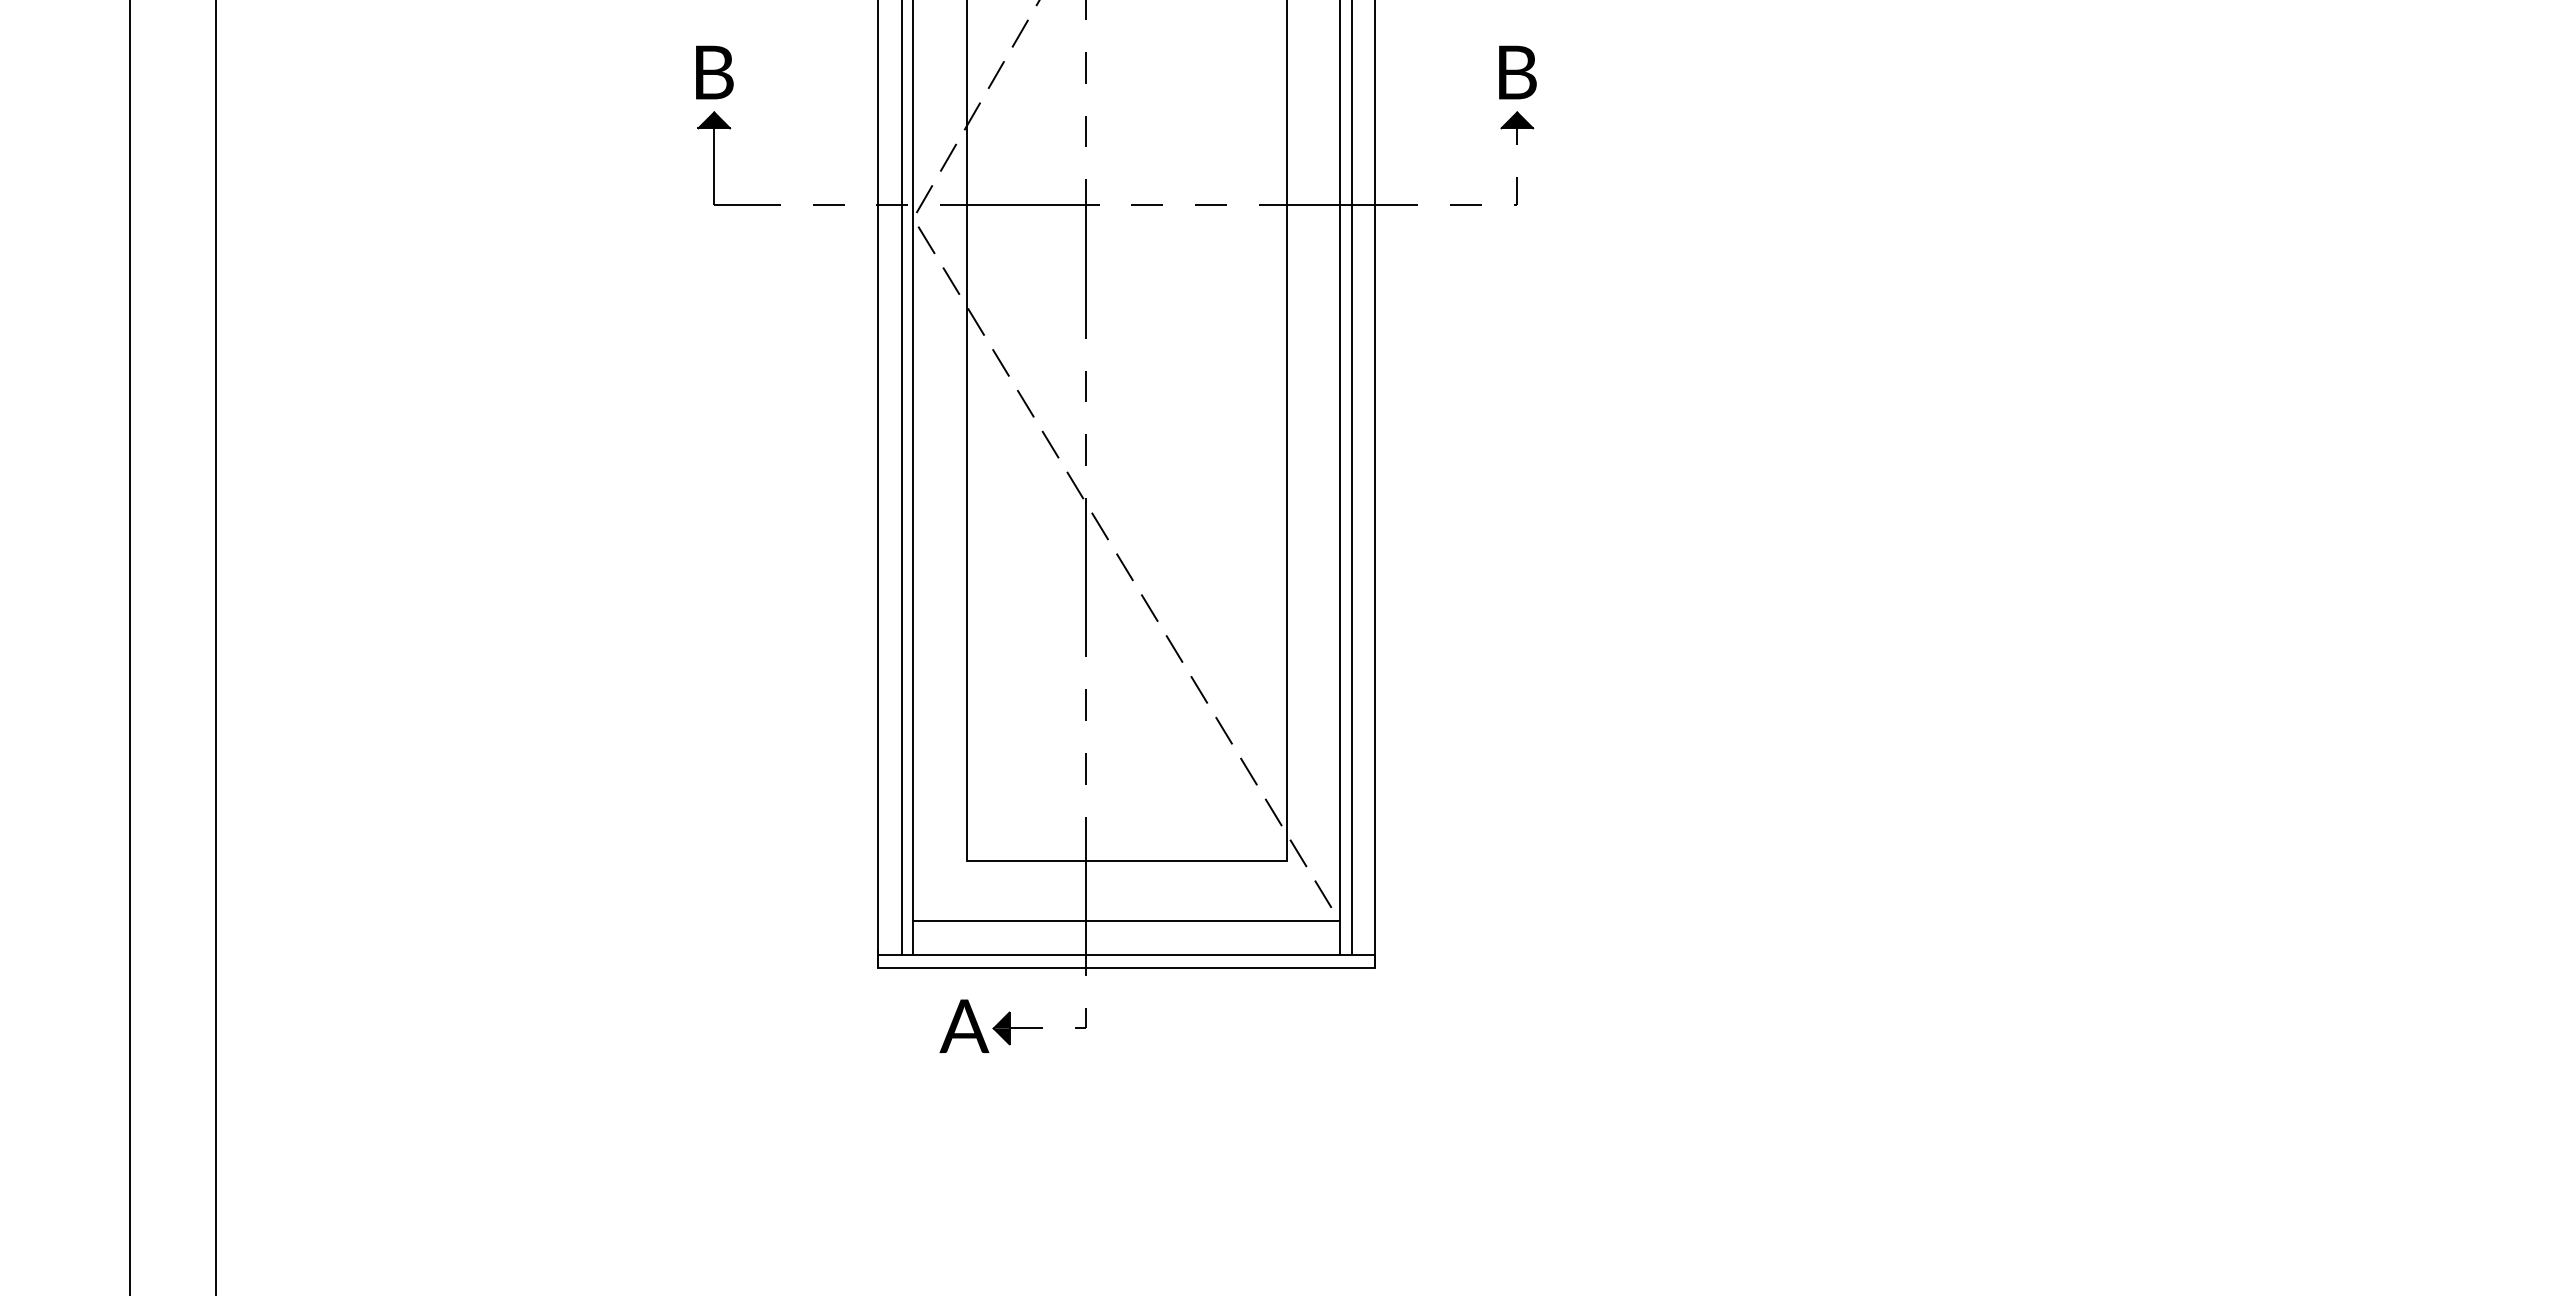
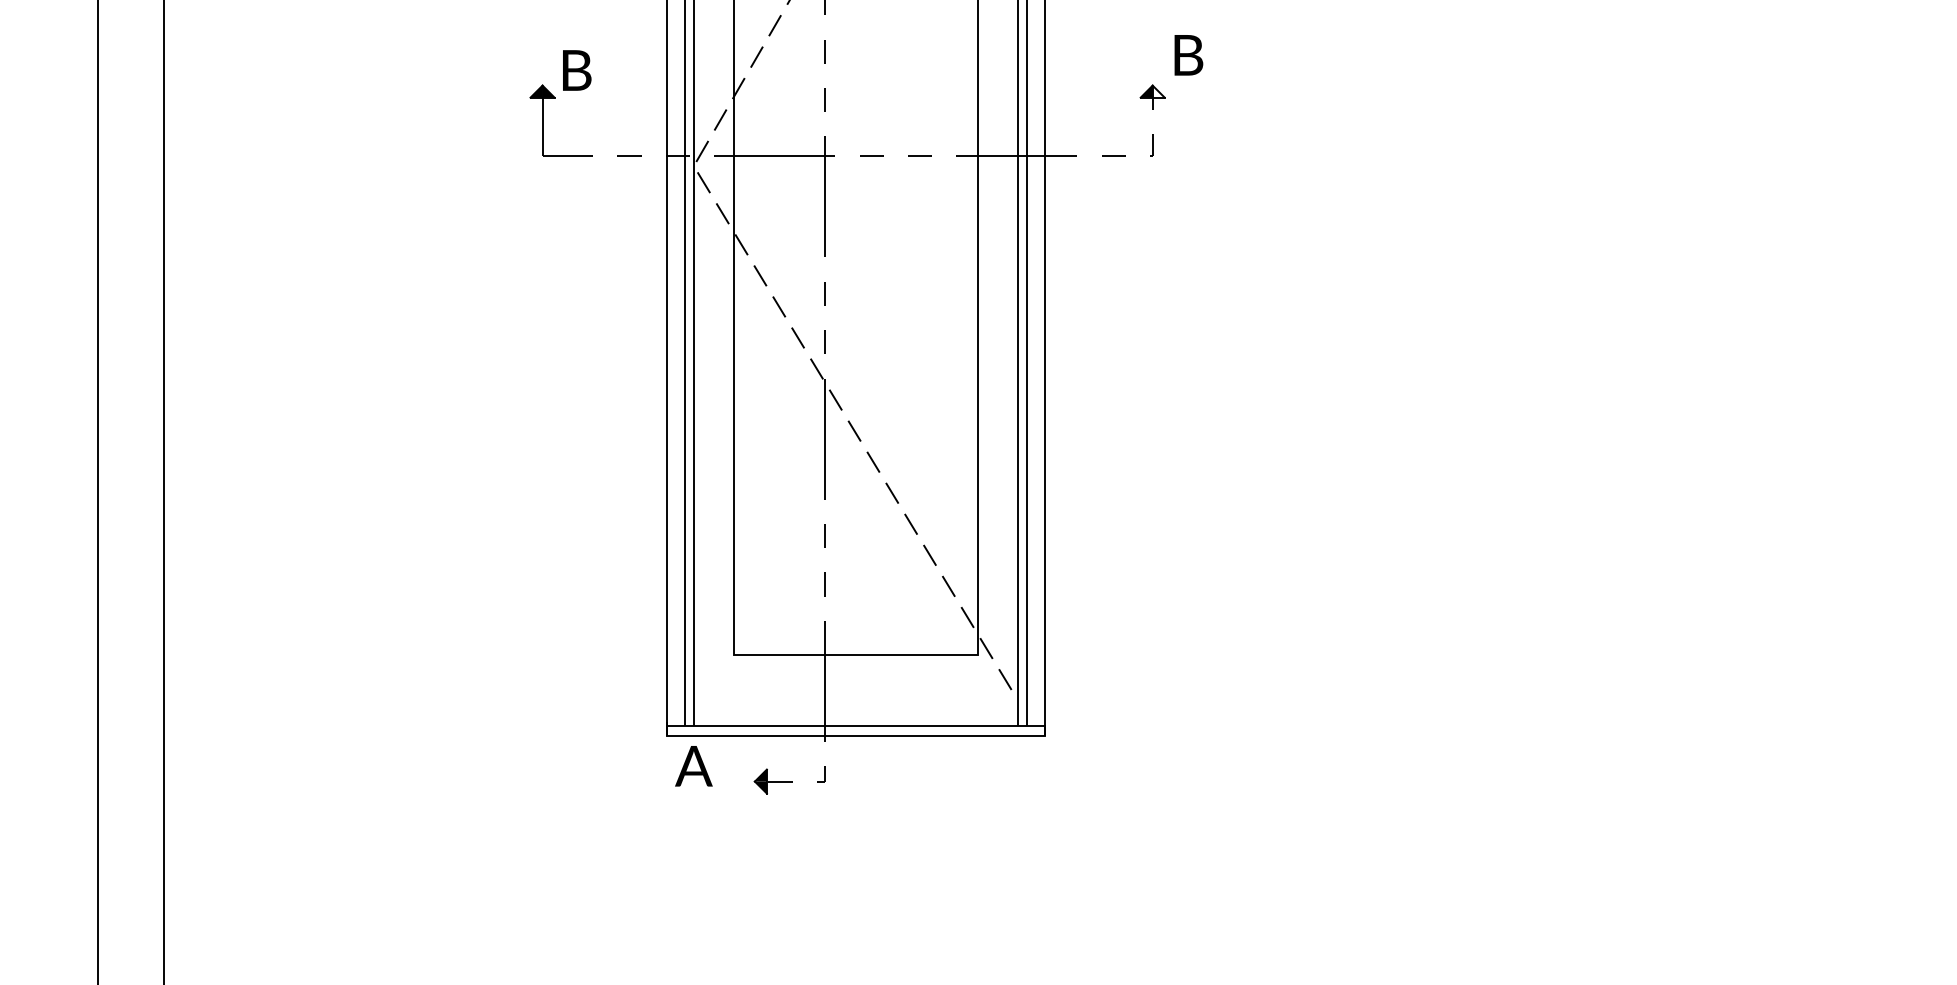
text: (714, 72) -> (576, 70), moved
text: (1517, 72) -> (1188, 55), moved
fill: (1525, 120) -> (1158, 91), removed
line: (1126, 921) -> (855, 700), removed
text: (964, 1025) -> (693, 765), moved

